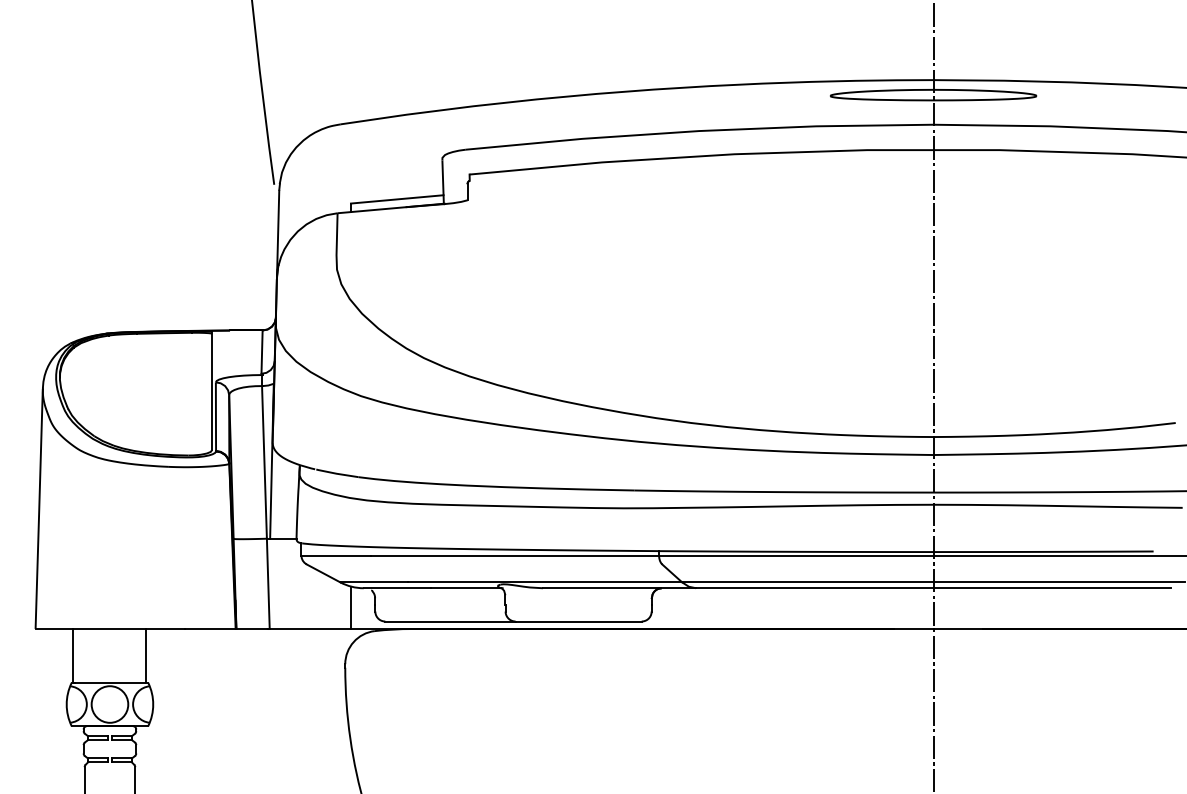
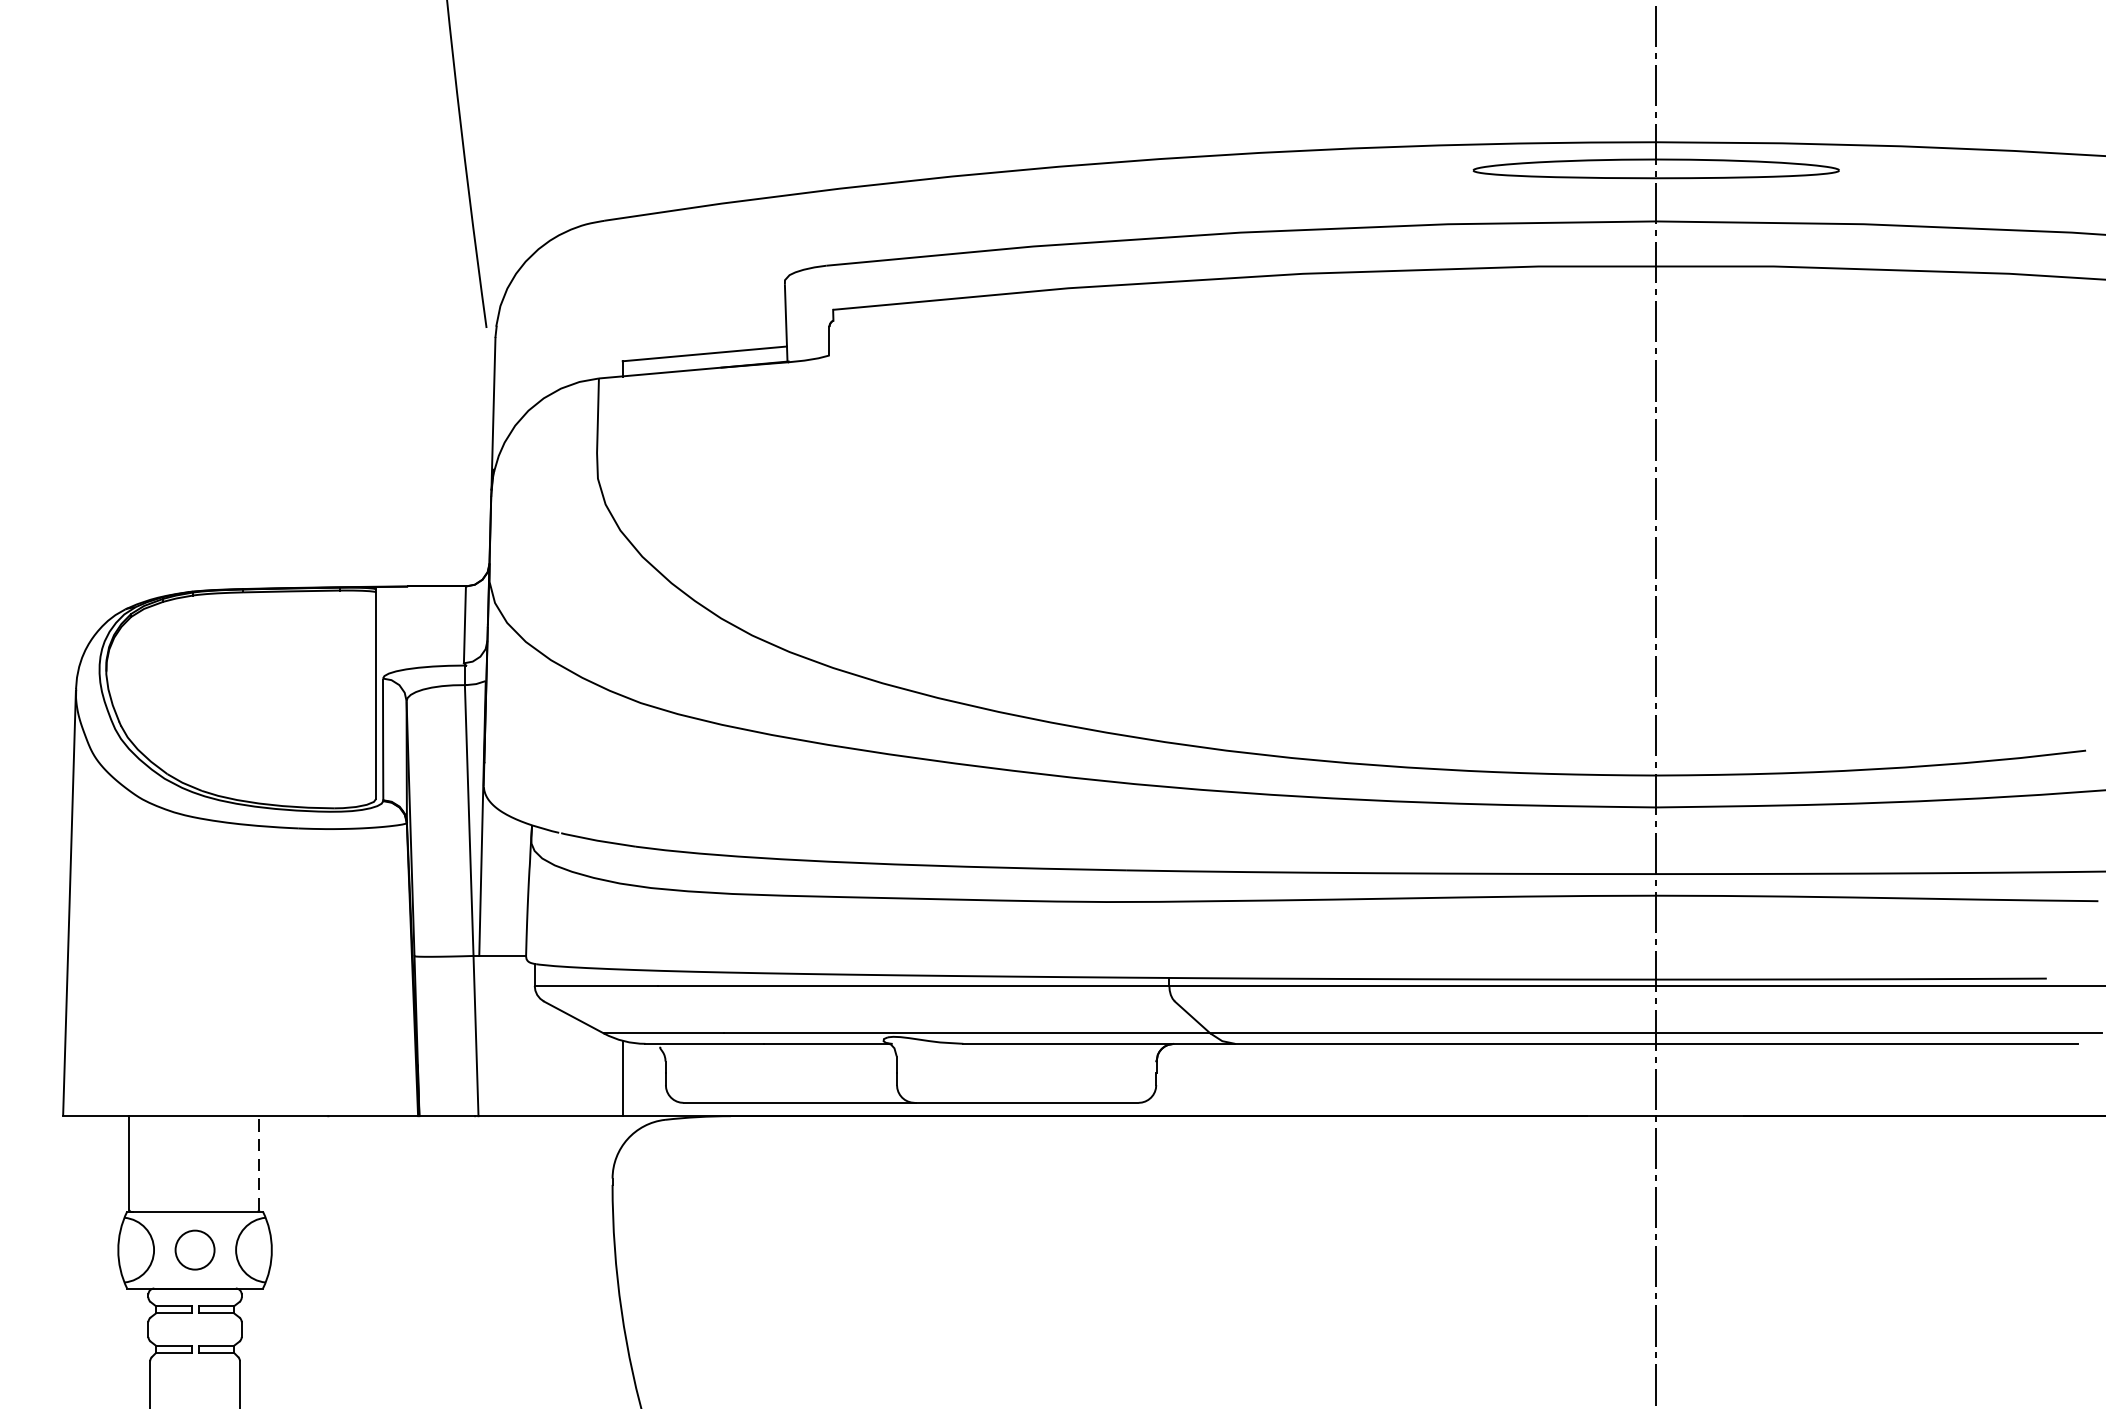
line: (146, 654) -> (259, 1161), solid -> dashed
circle: (109, 704) -> (194, 1250), size x0.6

